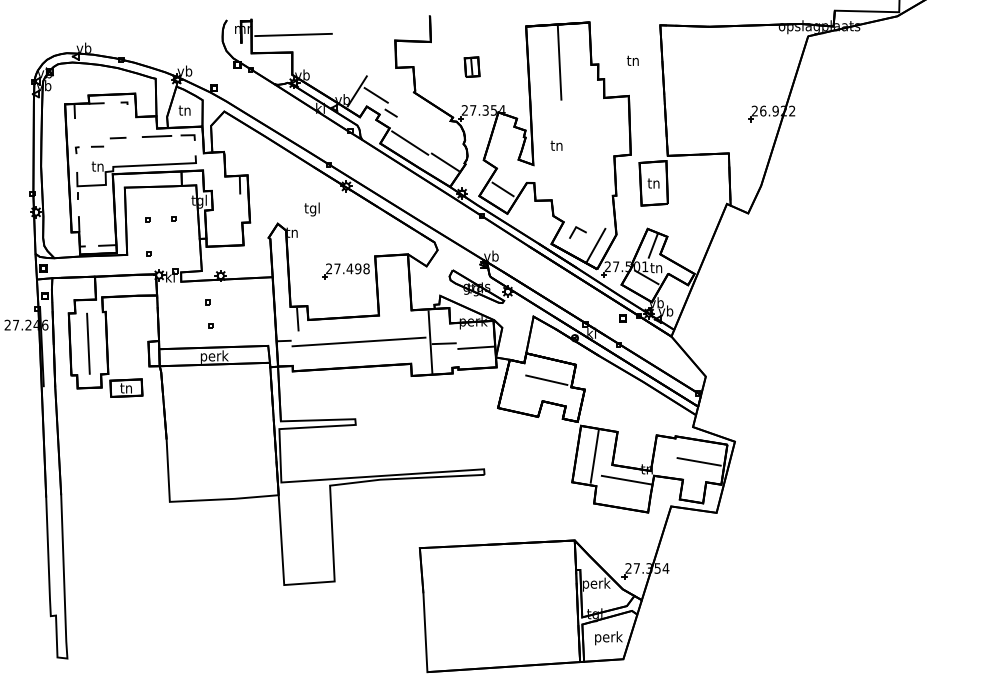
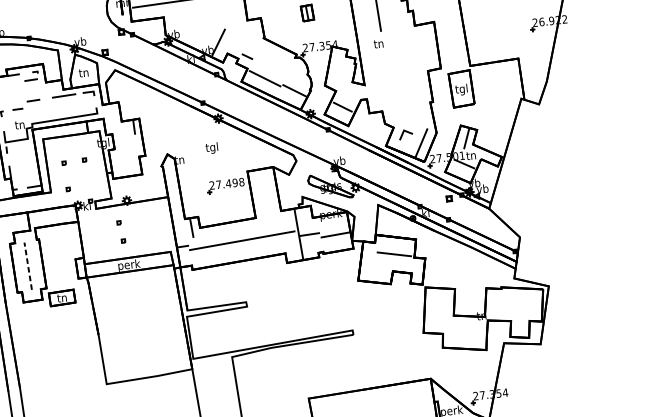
line: (375, 95) -> (233, 44), removed
line: (117, 111) -> (30, 79), added
text: (556, 145) -> (378, 43), moved
text: (653, 184) -> (461, 89), tn -> tgl
text: (311, 209) -> (211, 148), moved
line: (88, 343) -> (28, 265), solid -> dashed
line: (594, 455) -> (438, 309), removed
line: (698, 461) -> (521, 305), removed
line: (626, 479) -> (466, 325), removed

